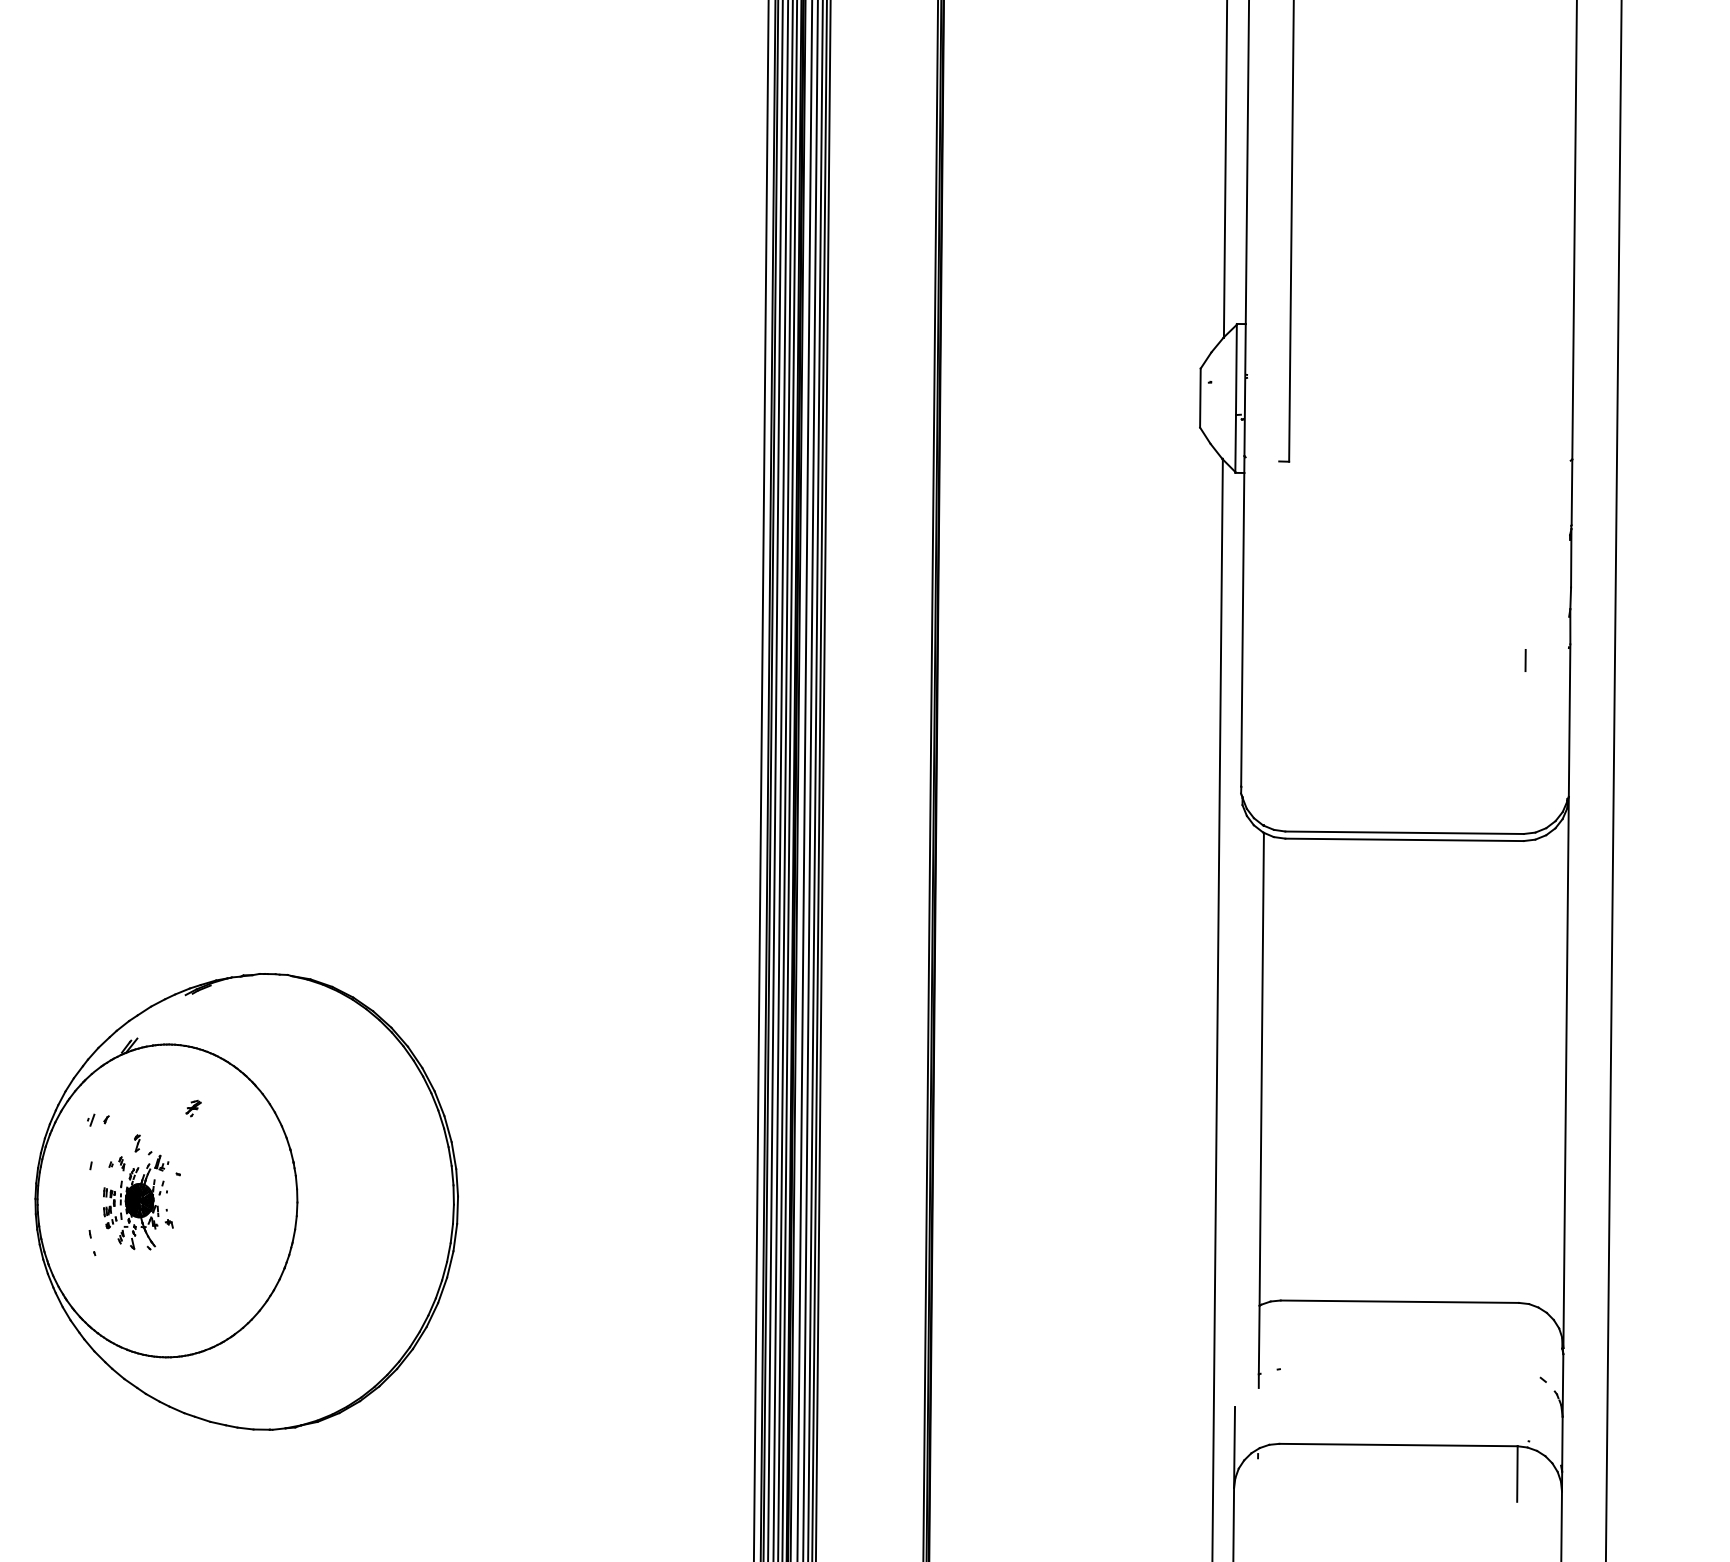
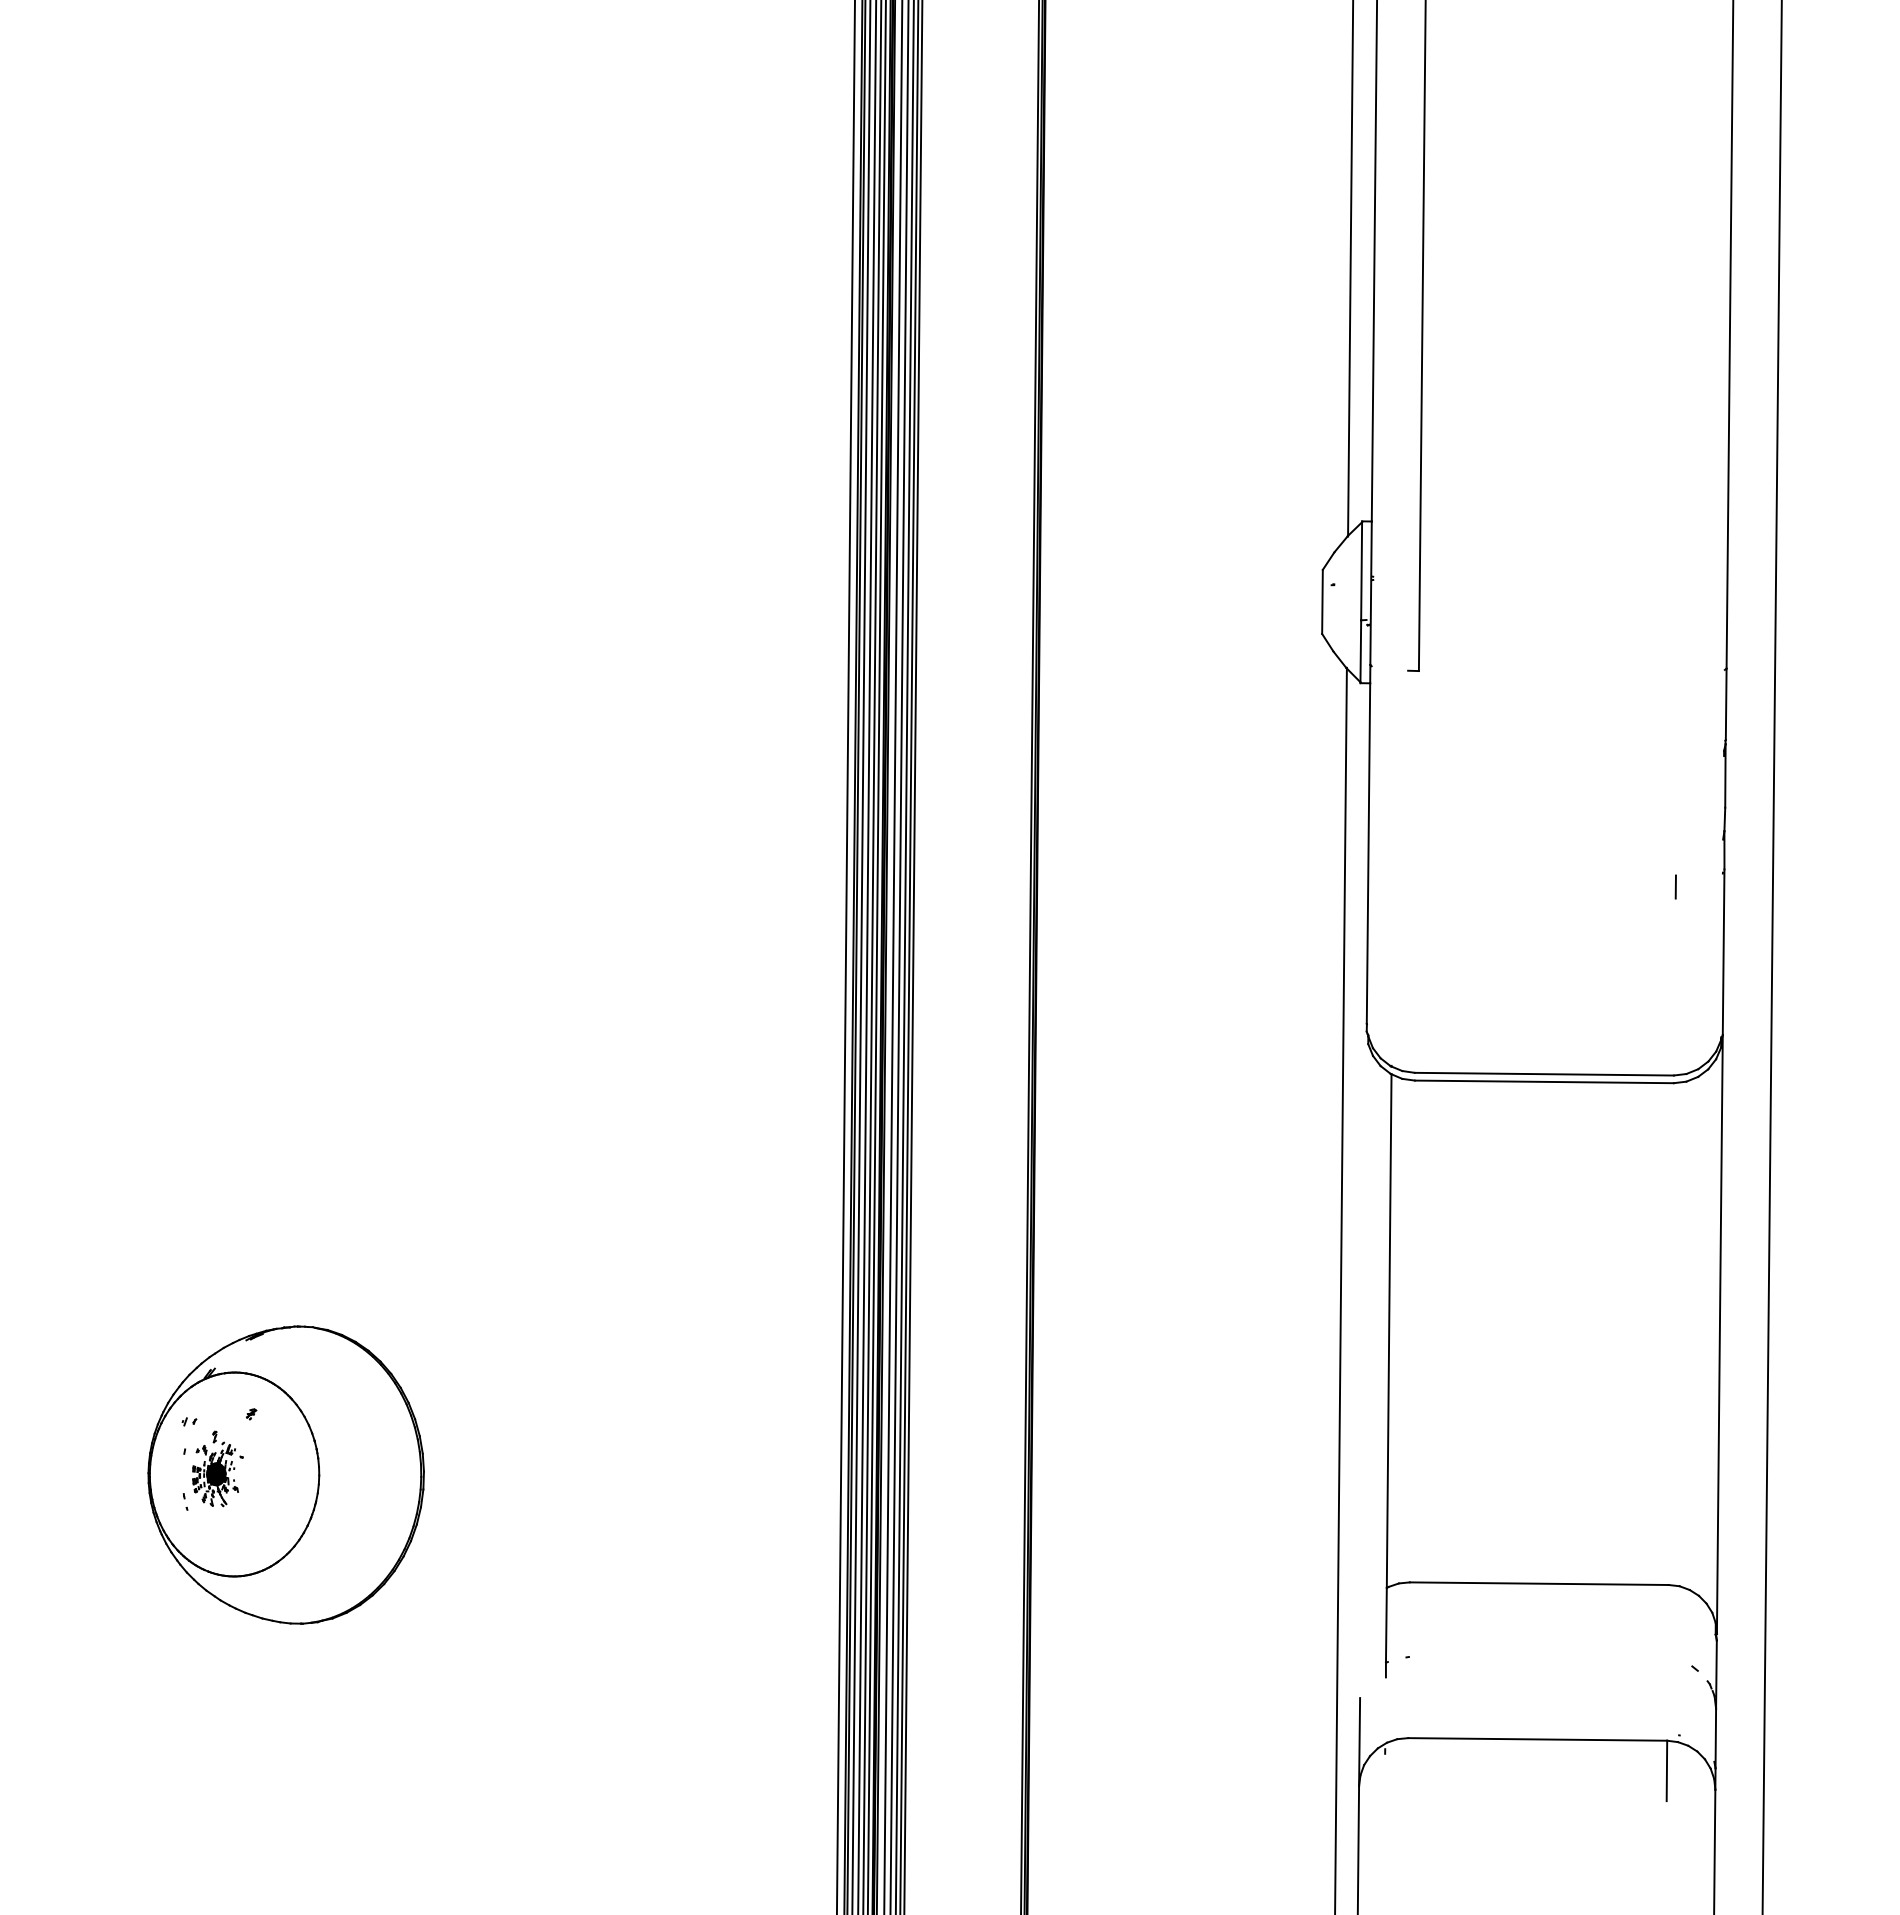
part: (245, 1201) -> (285, 1474), size x0.6

